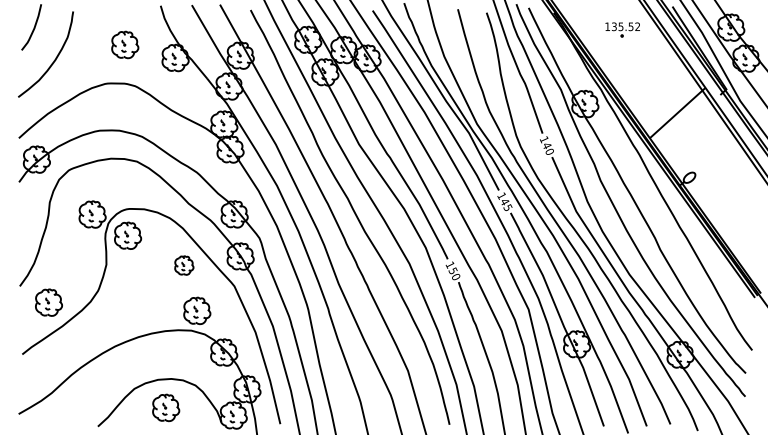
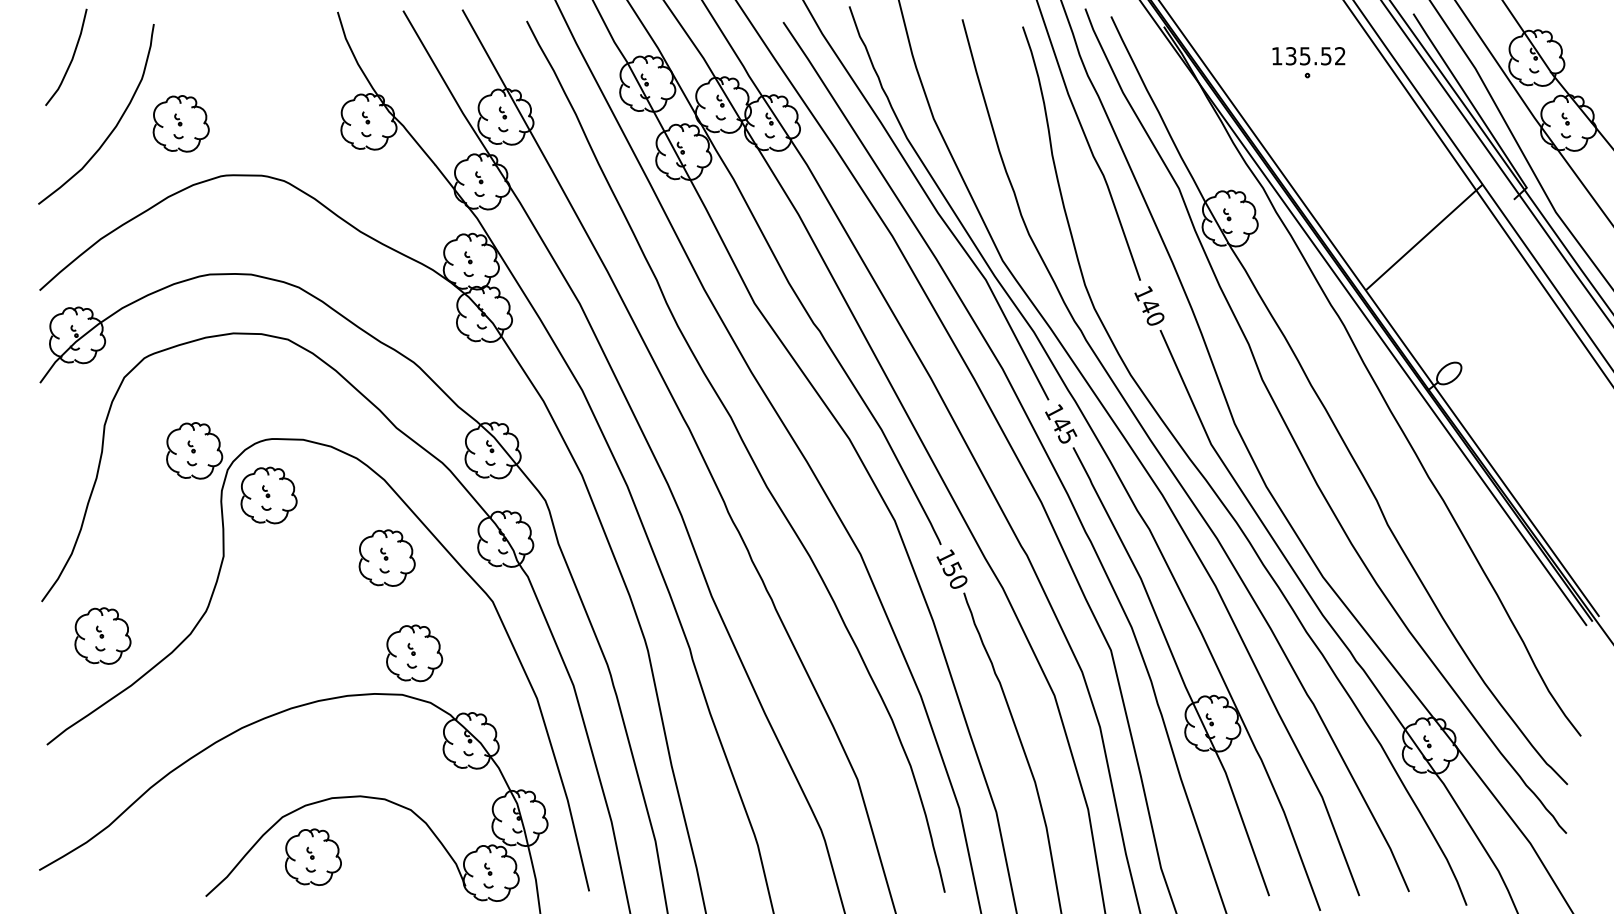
part: (125, 44) -> (181, 122), moved
part: (184, 265) -> (387, 557), size x1.43
part: (166, 407) -> (314, 856), moved

